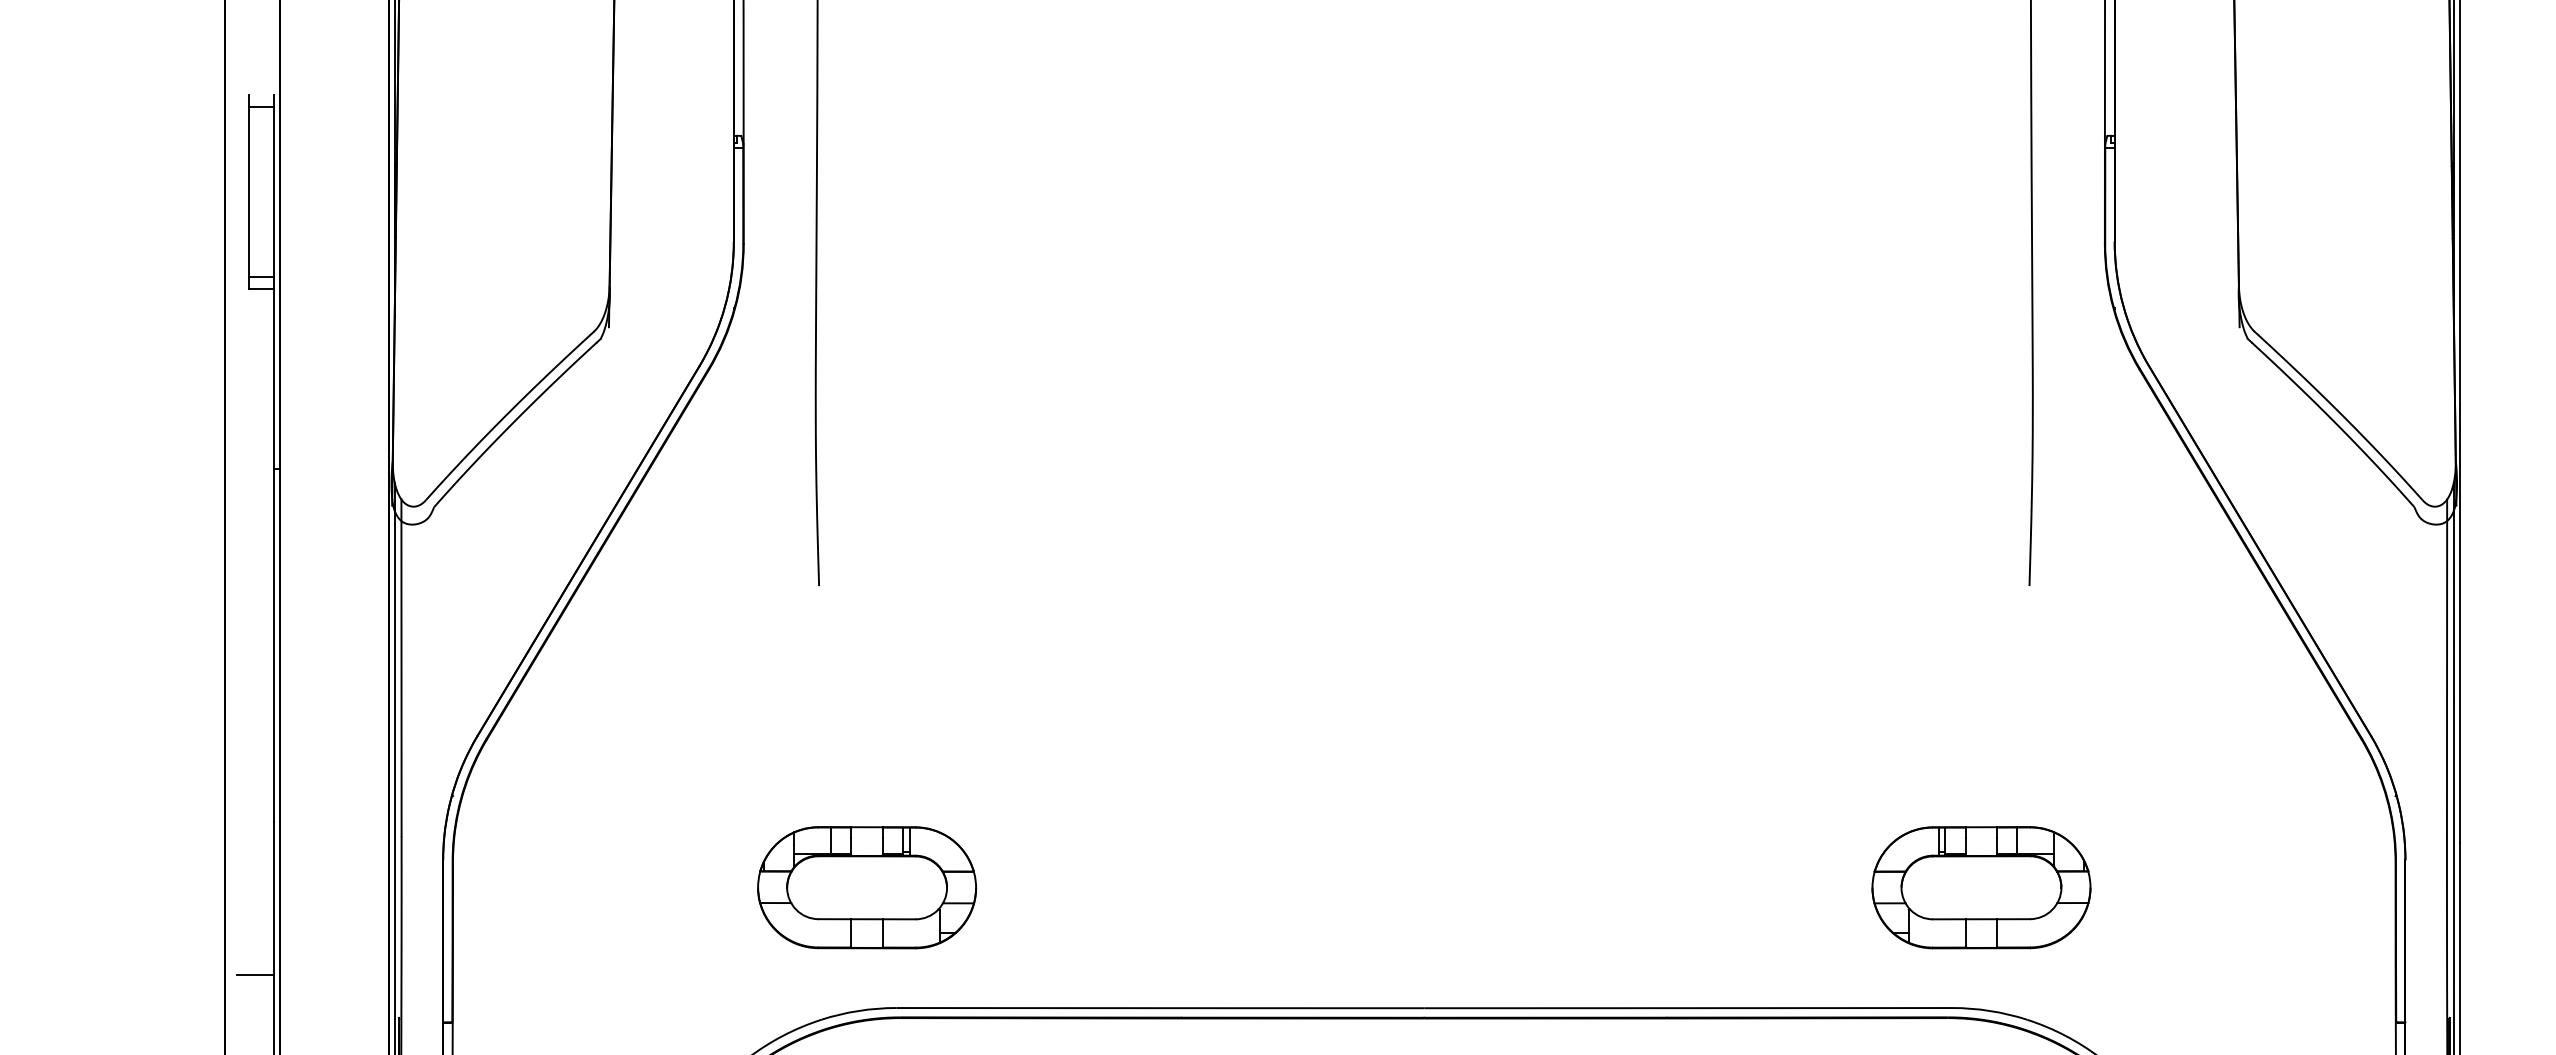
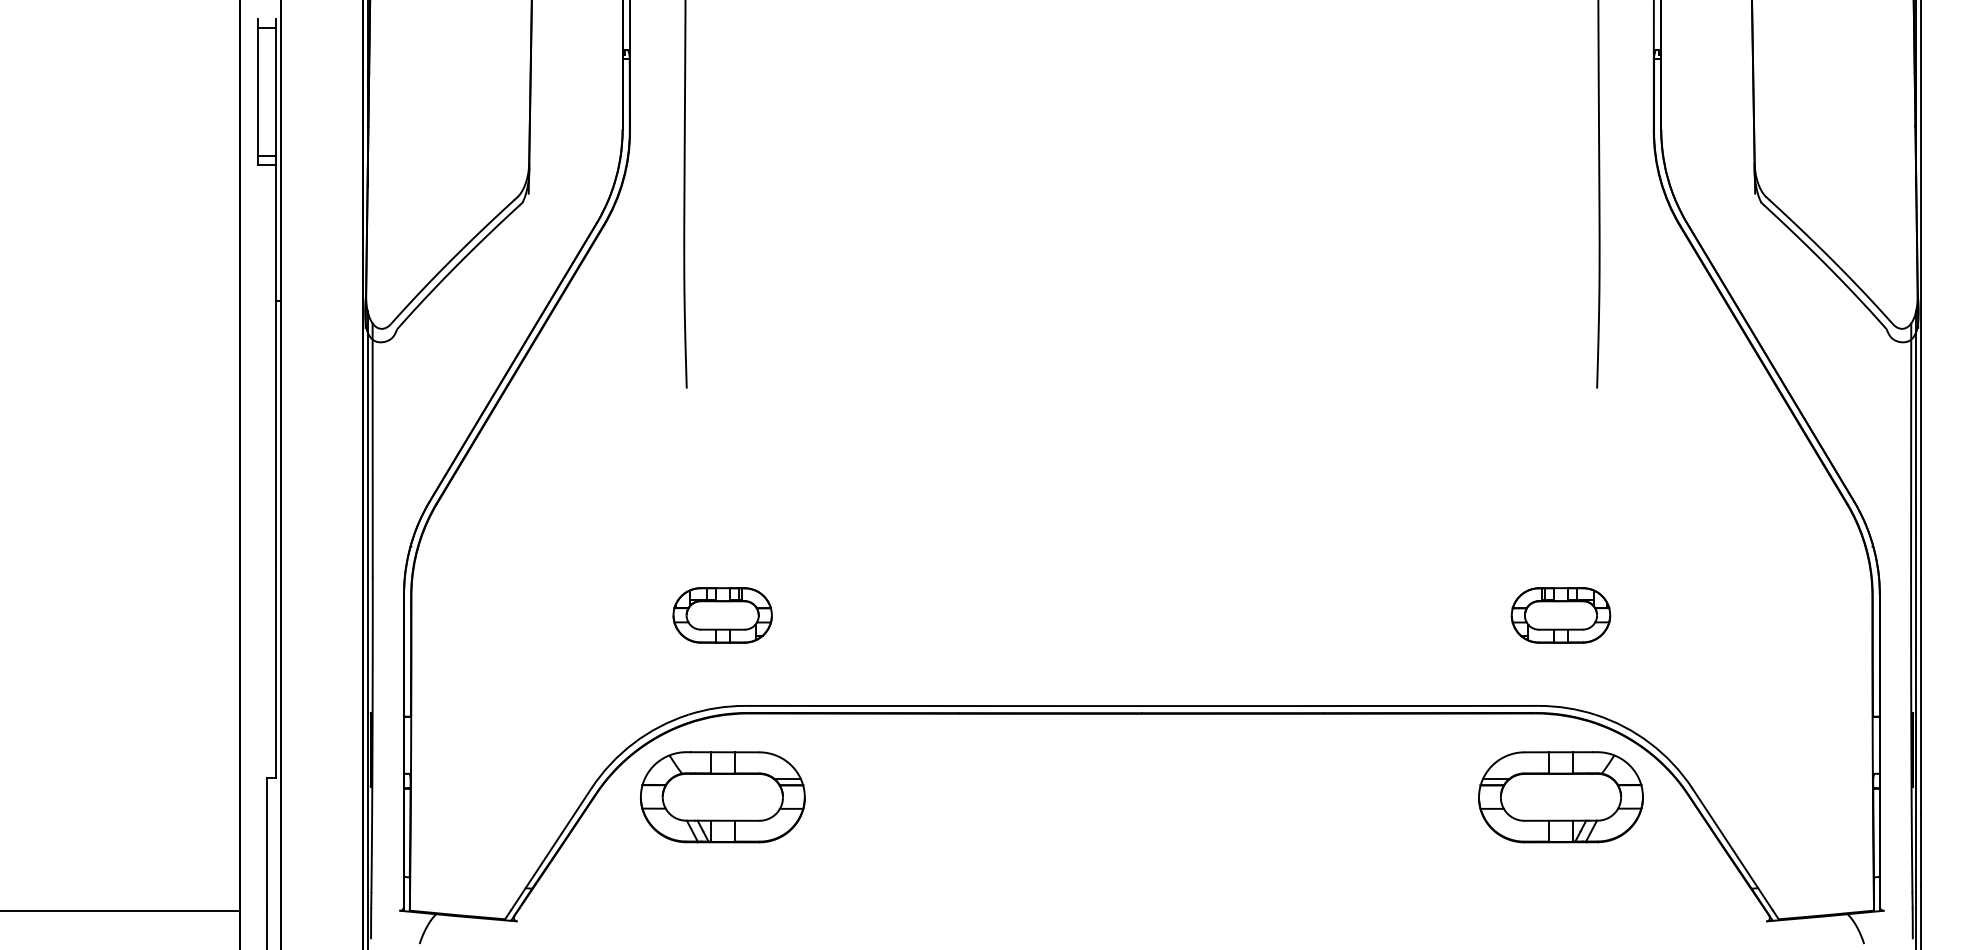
part: (866, 887) -> (722, 615), size x0.6
part: (1980, 887) -> (1560, 615), size x0.6
line: (254, 975) -> (262, 681), removed

